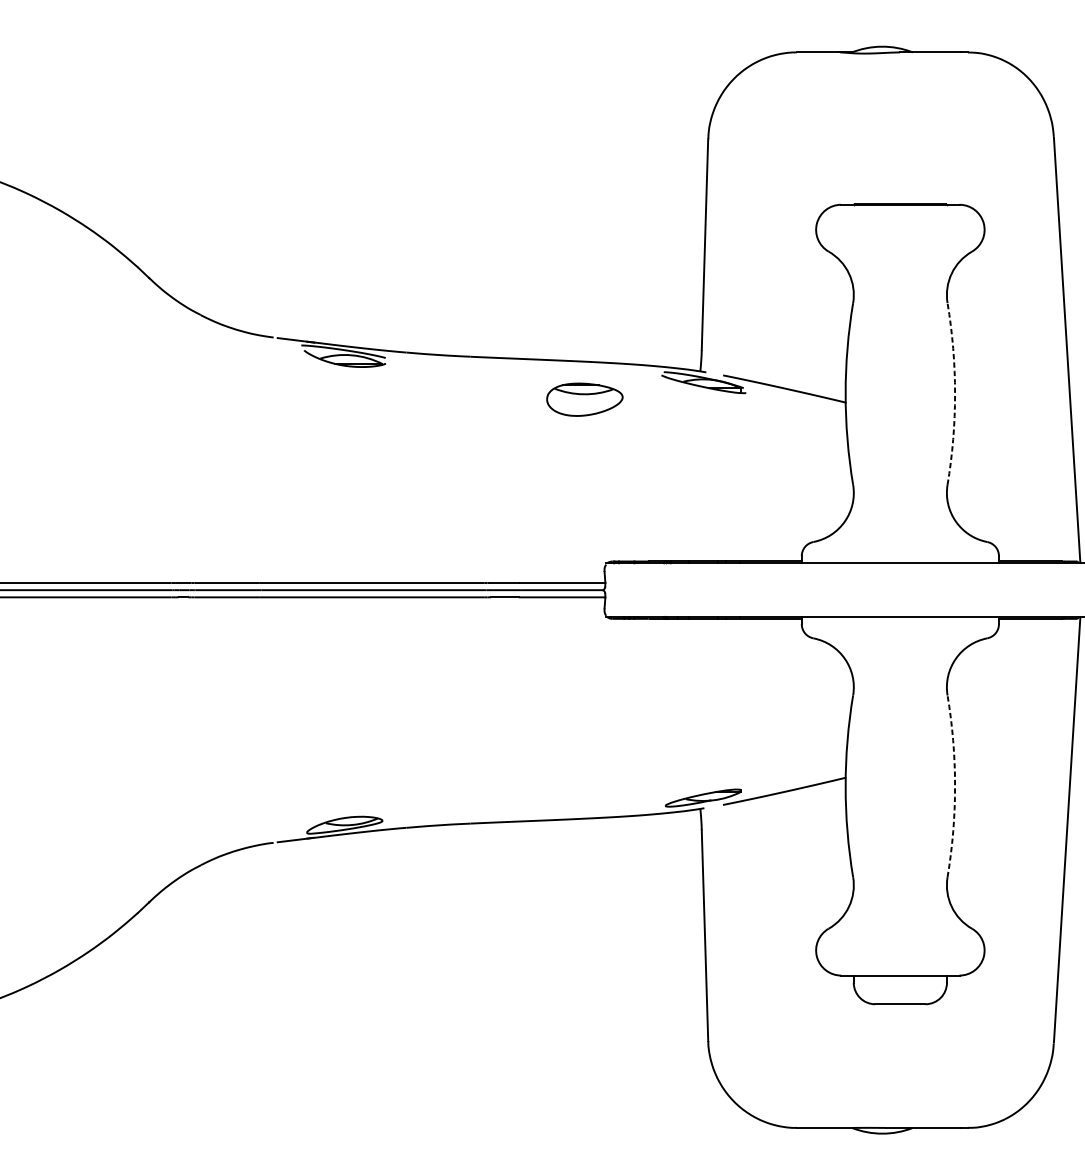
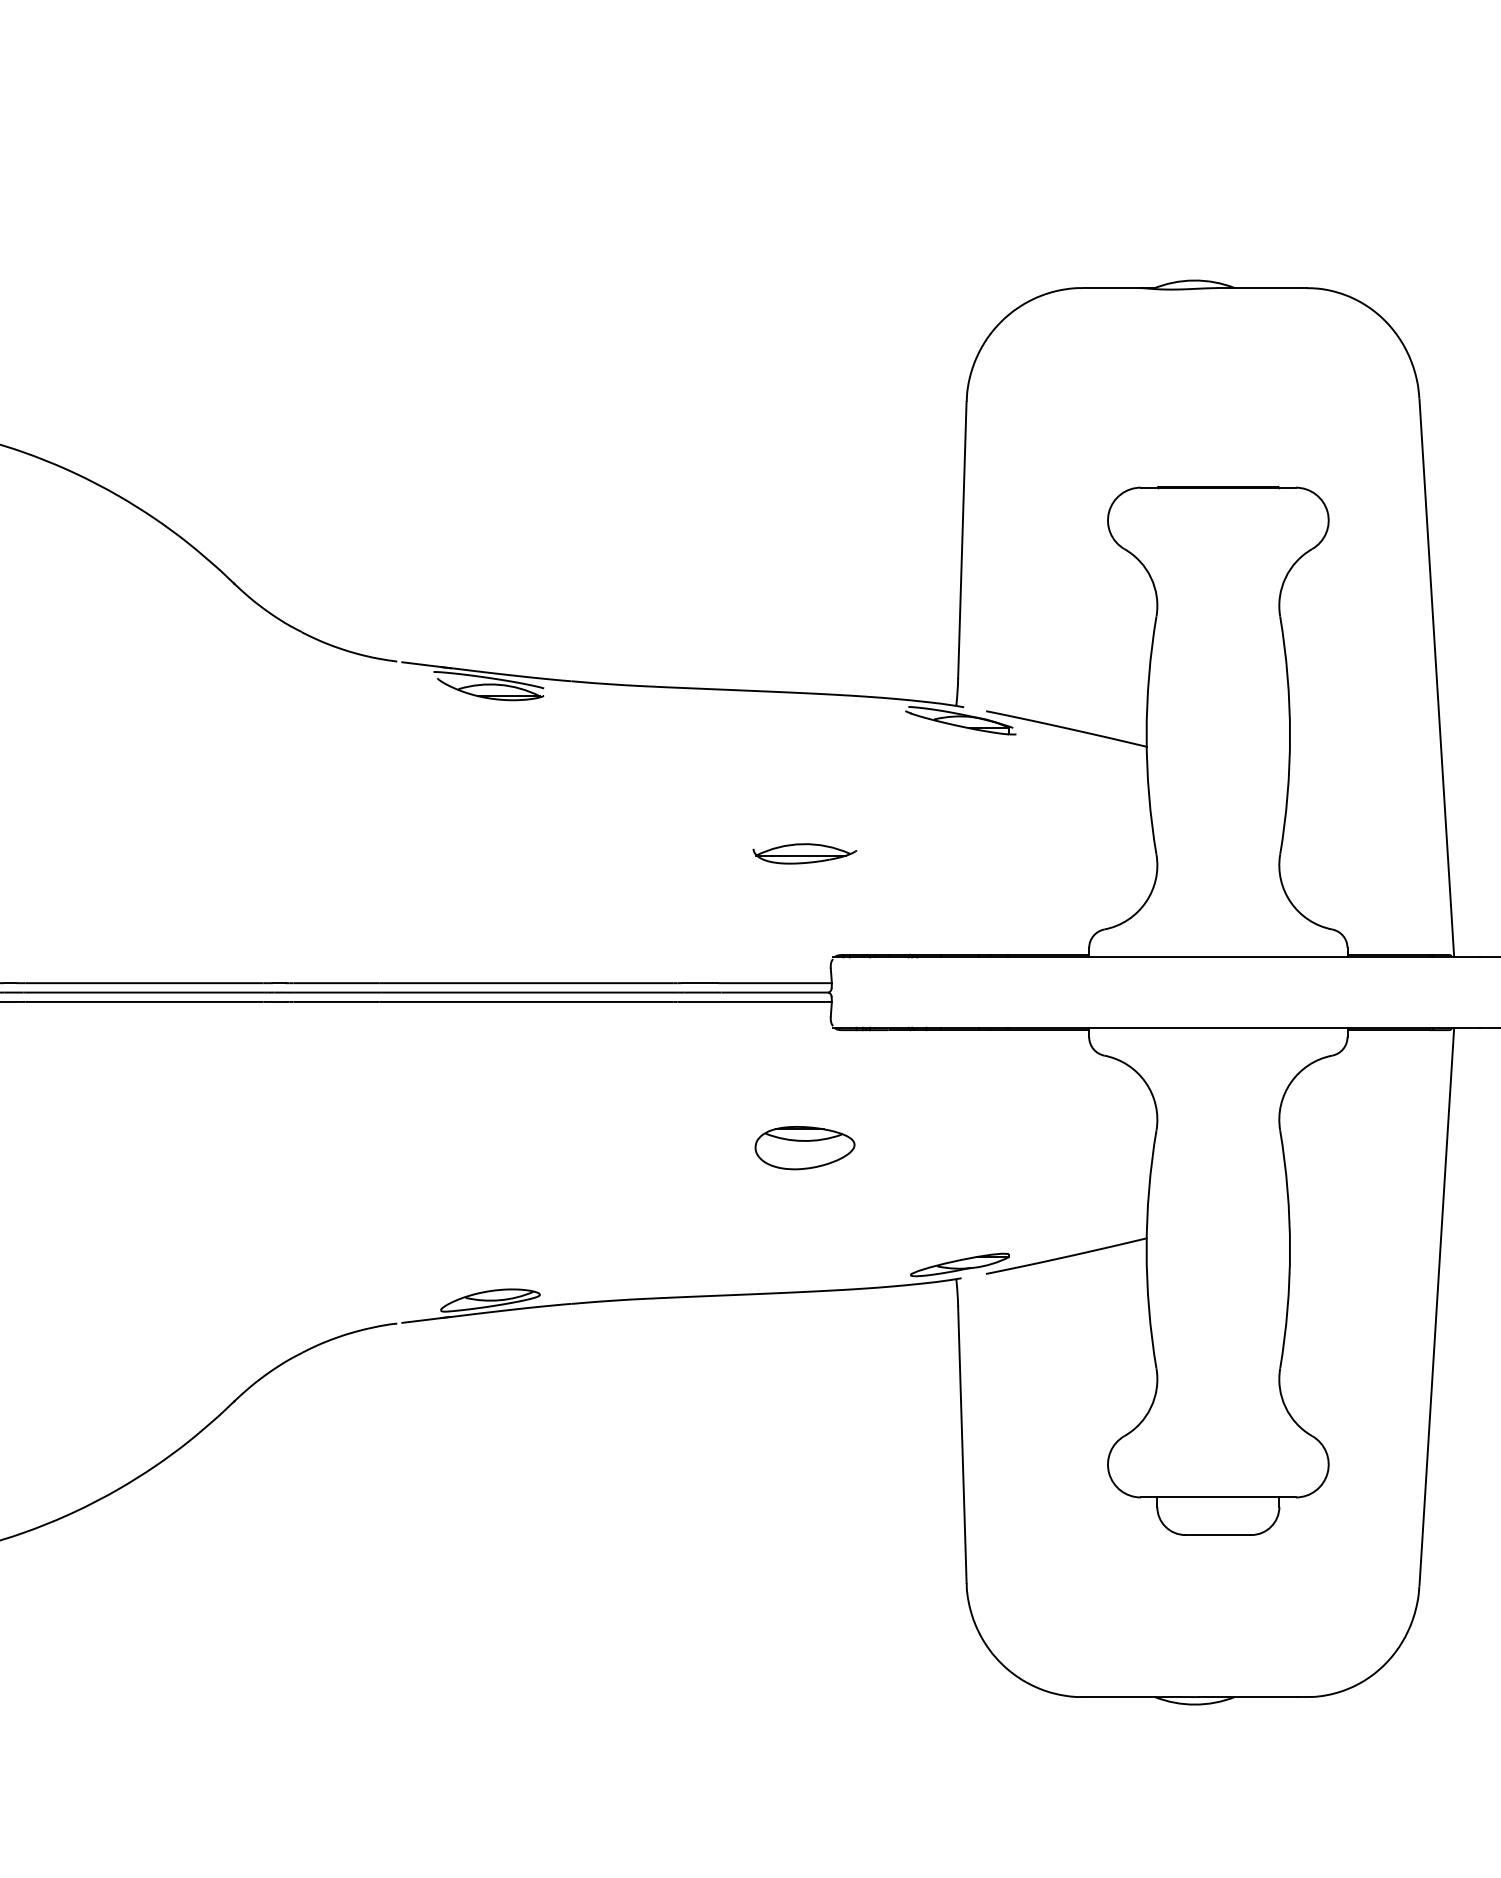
arc: (955, 393) -> (1290, 735), dashed -> solid
part: (584, 400) -> (804, 1148), moved
part: (584, 484) -> (804, 853), added
arc: (955, 786) -> (1290, 1249), dashed -> solid

